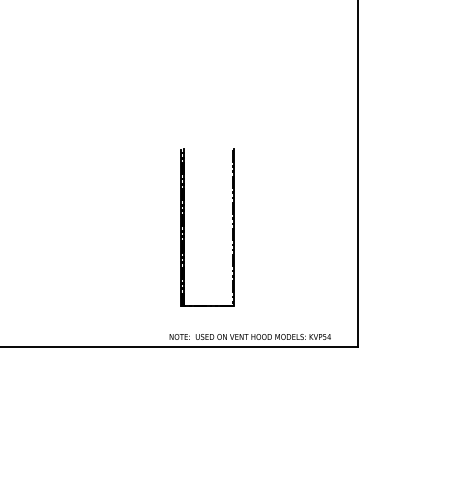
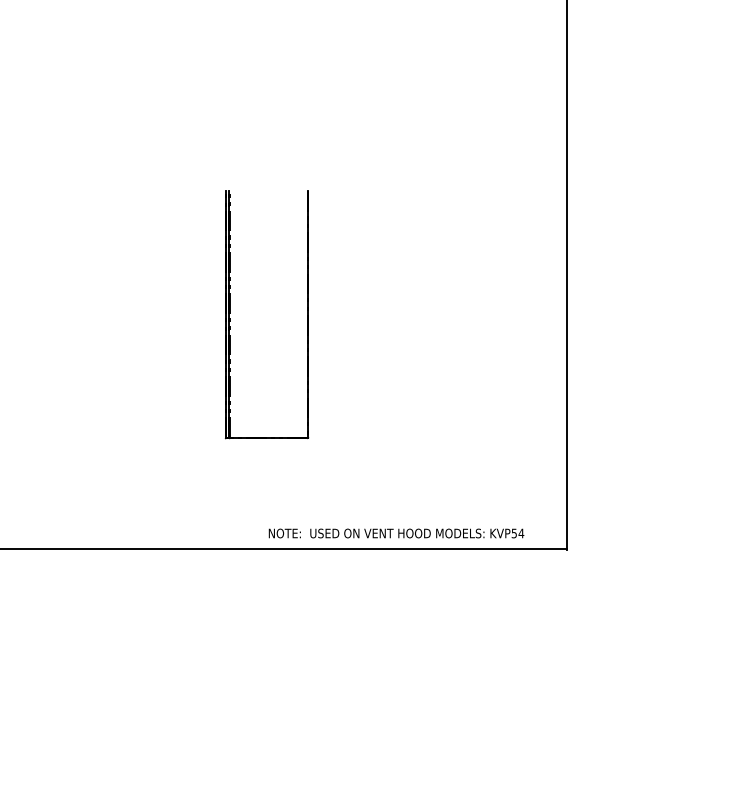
part: (184, 227) -> (230, 314), moved

